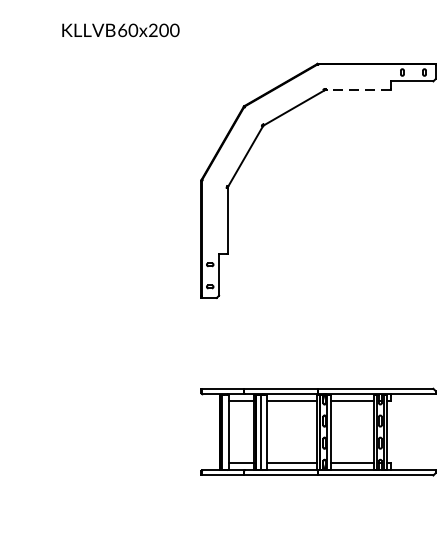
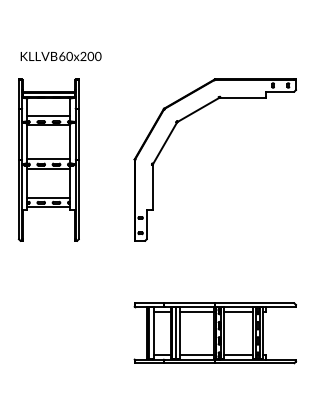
text: (119, 30) -> (60, 56), moved
line: (357, 89) -> (242, 97), dashed -> solid
part: (76, 179) -> (48, 159), added

